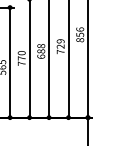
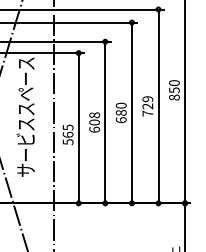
text: (80, 29) -> (174, 82), 856 -> 850
text: (41, 45) -> (121, 105), 688 -> 680
text: (21, 58) -> (94, 122), 770 -> 608

